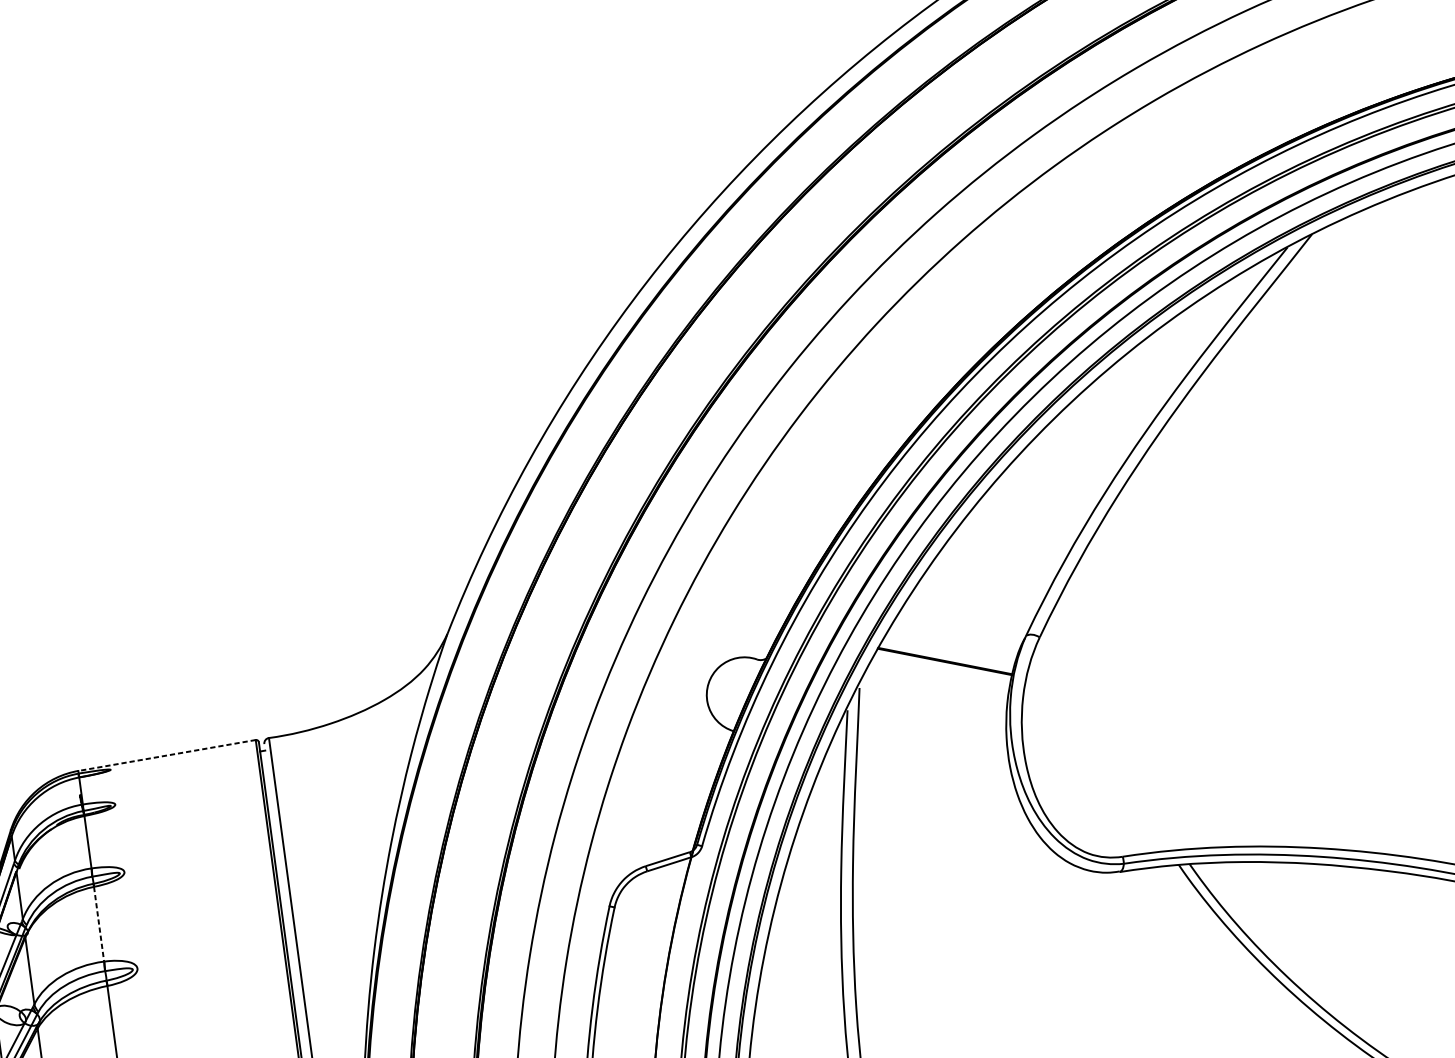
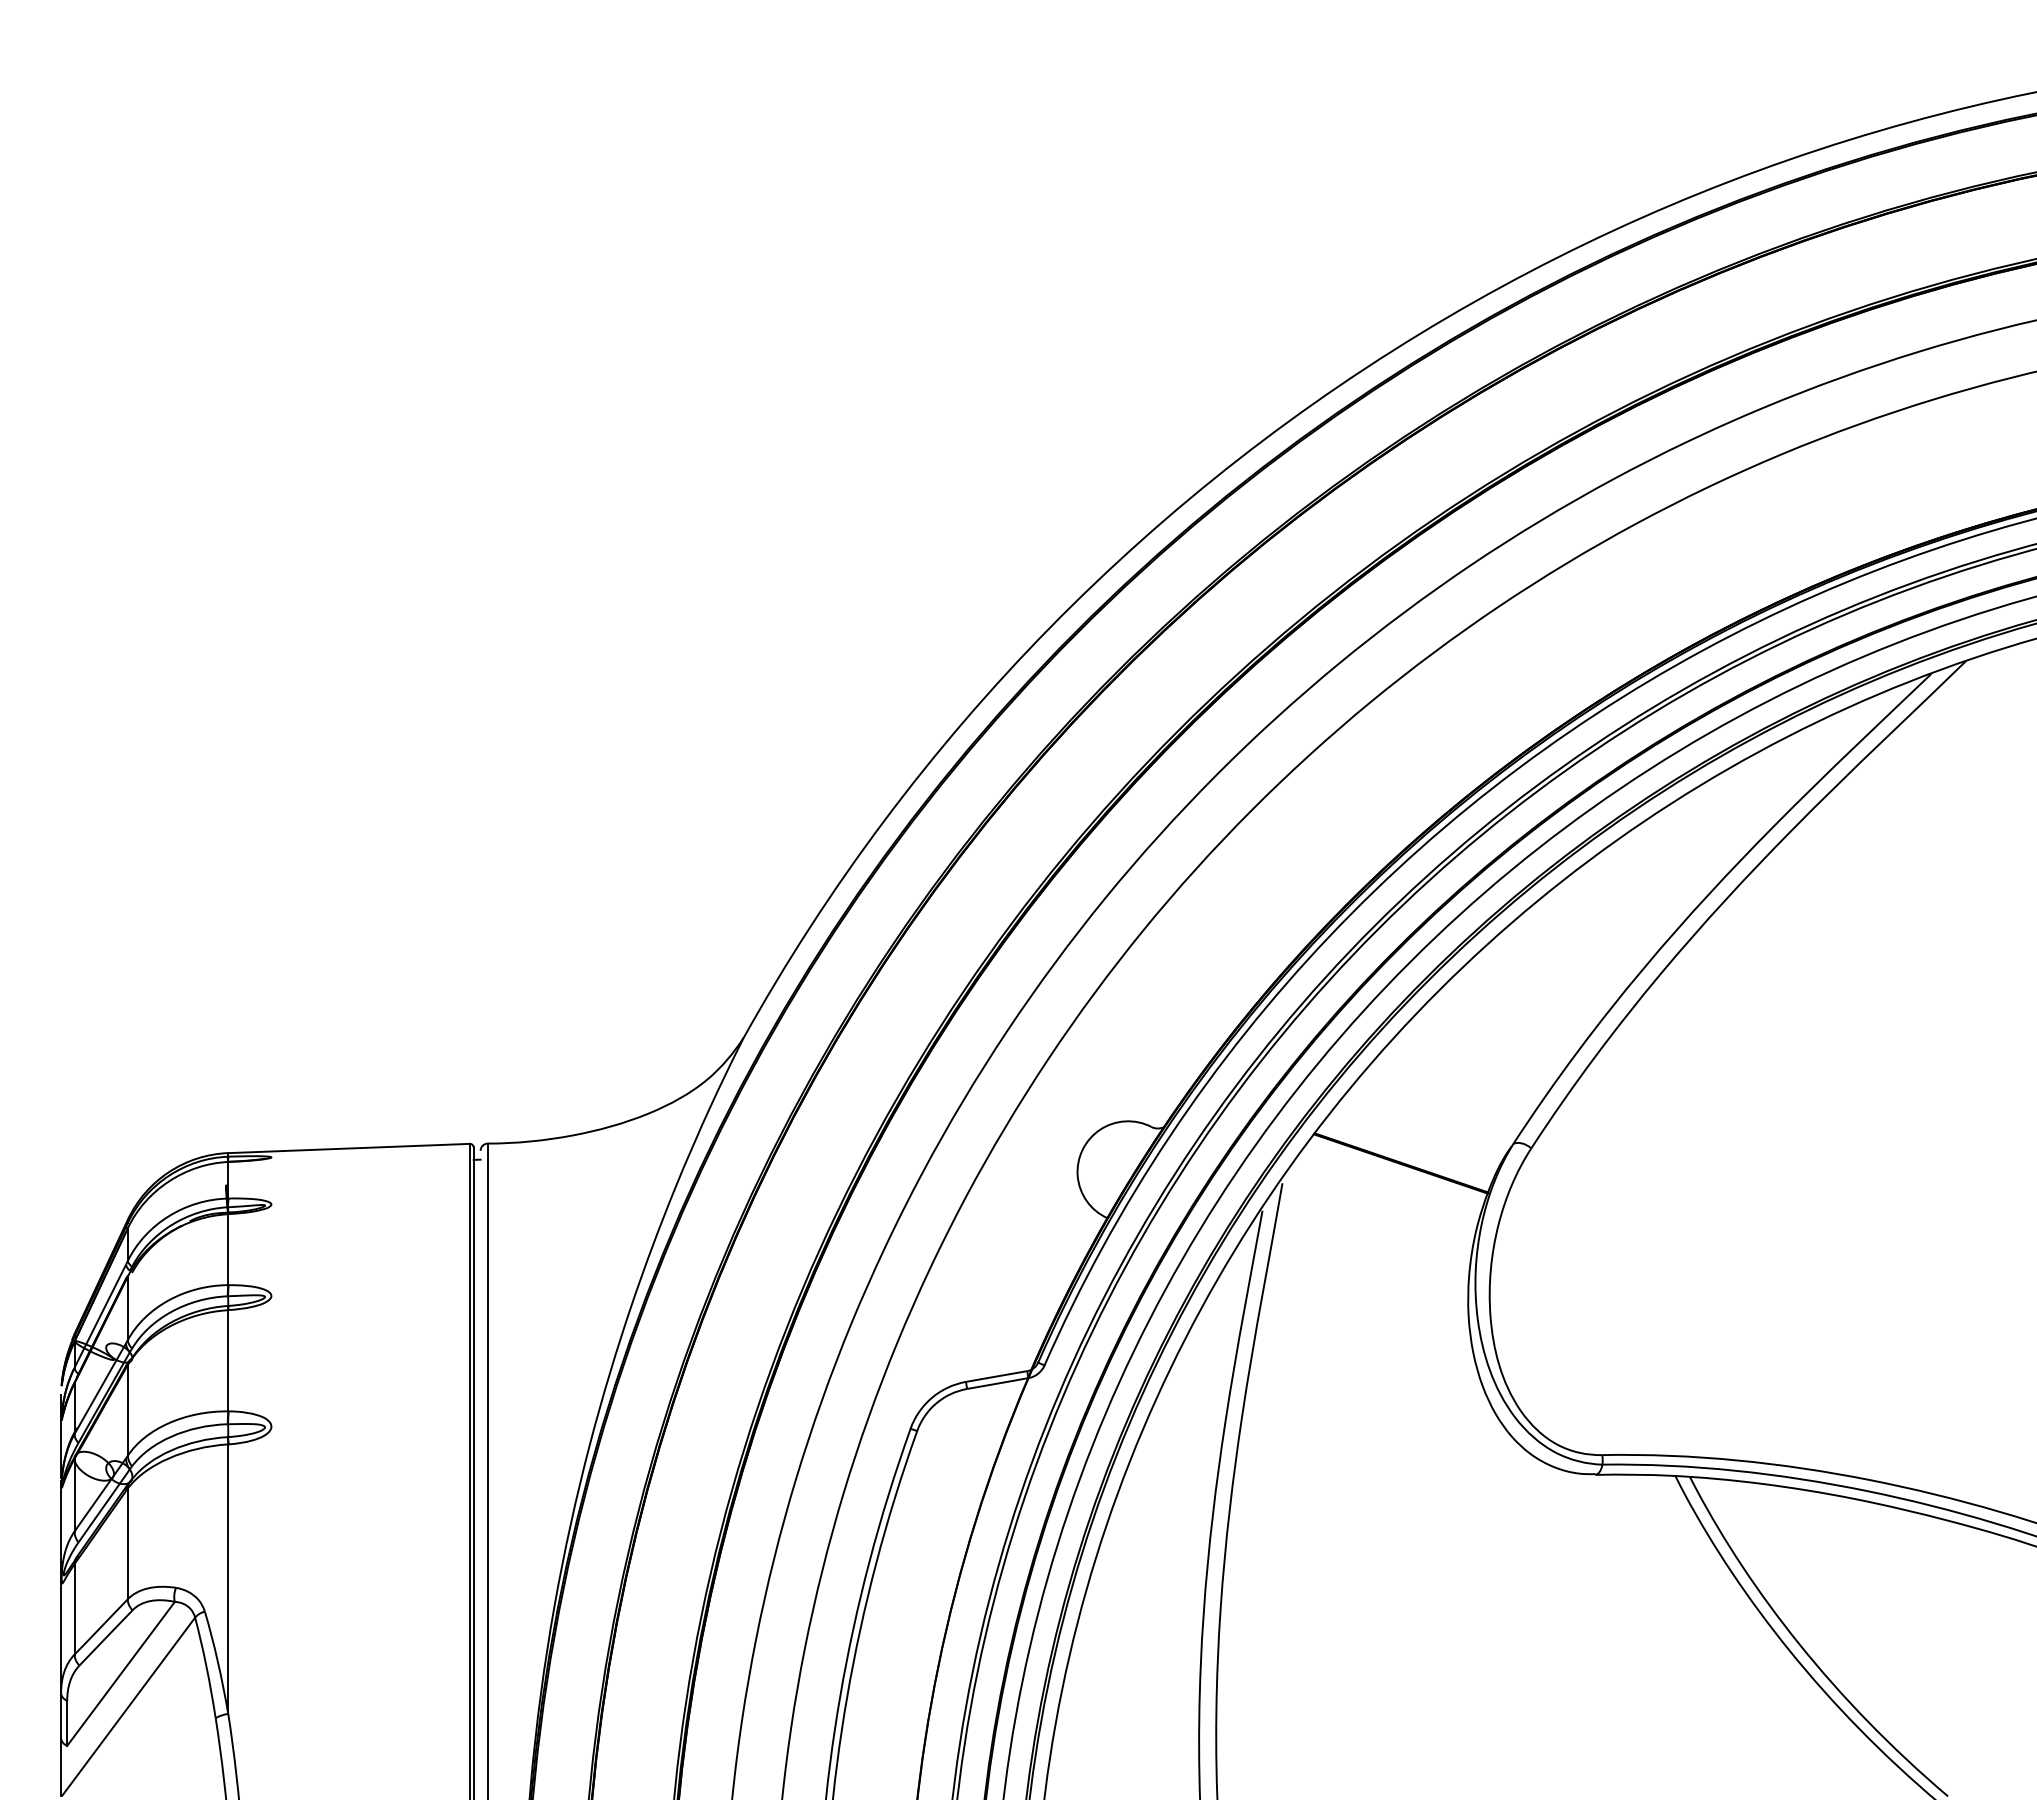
line: (167, 755) -> (349, 1148), dashed -> solid
line: (99, 924) -> (228, 1360), dashed -> solid

